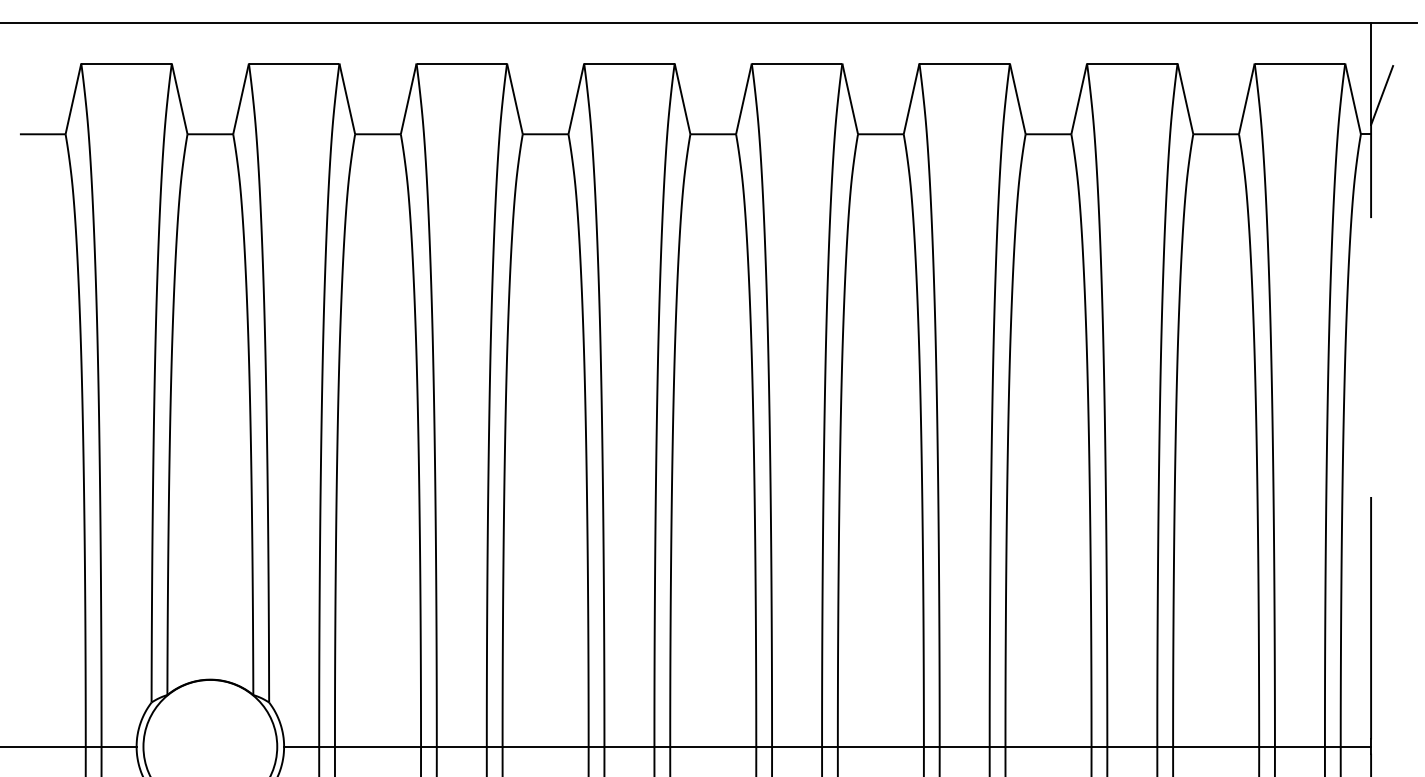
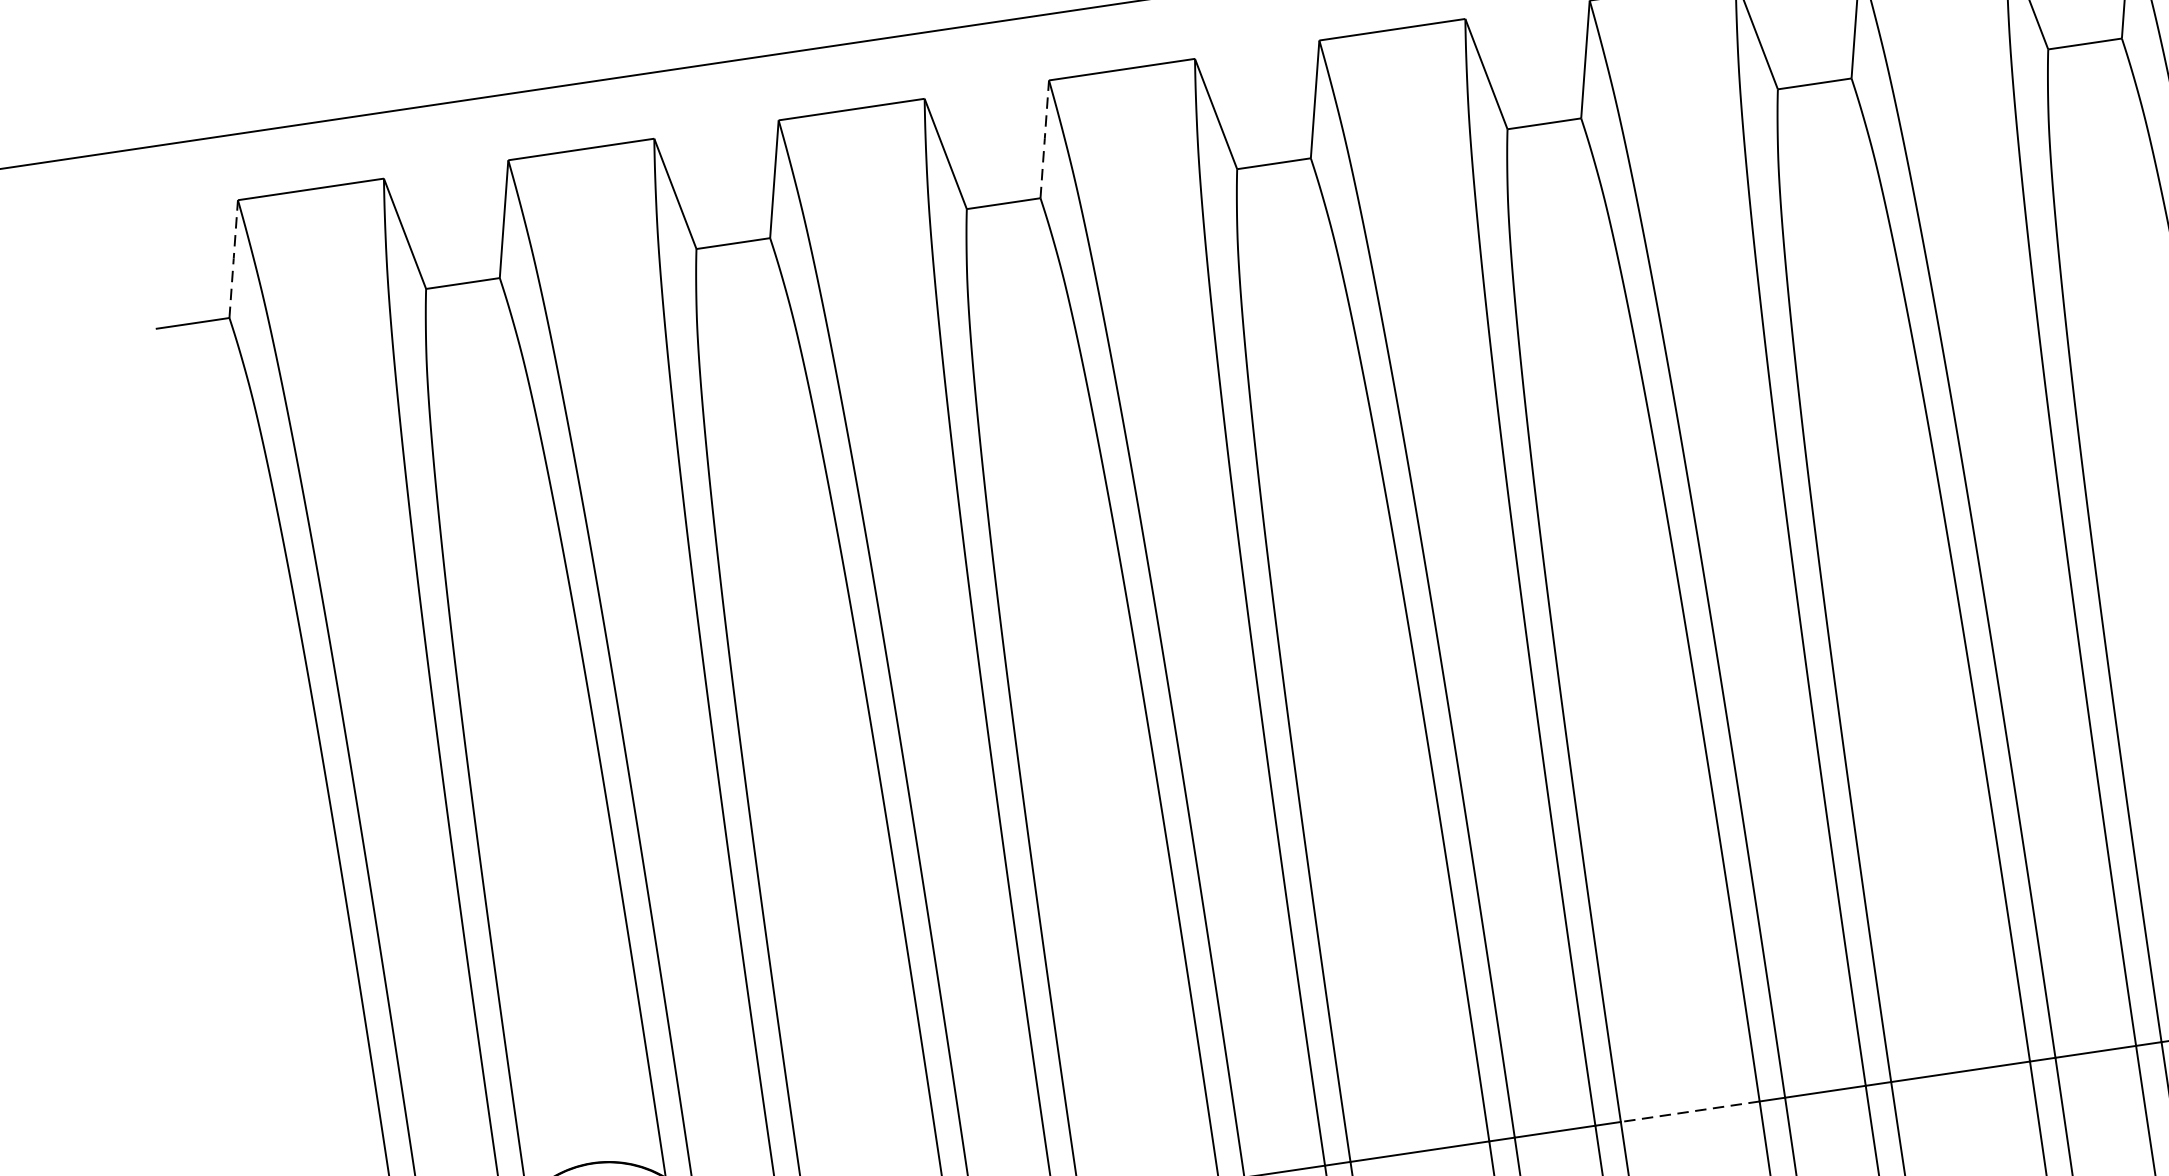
line: (73, 99) -> (233, 260), solid -> dashed
line: (576, 99) -> (1045, 140), solid -> dashed
line: (880, 746) -> (1689, 1111), solid -> dashed

